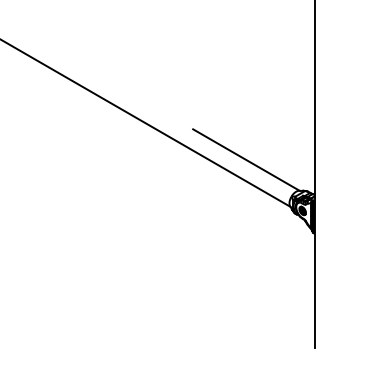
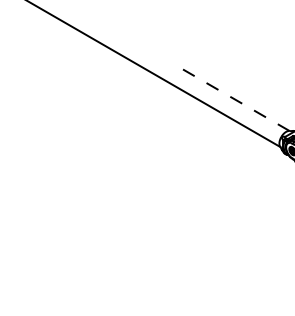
line: (246, 160) -> (236, 100), solid -> dashed

